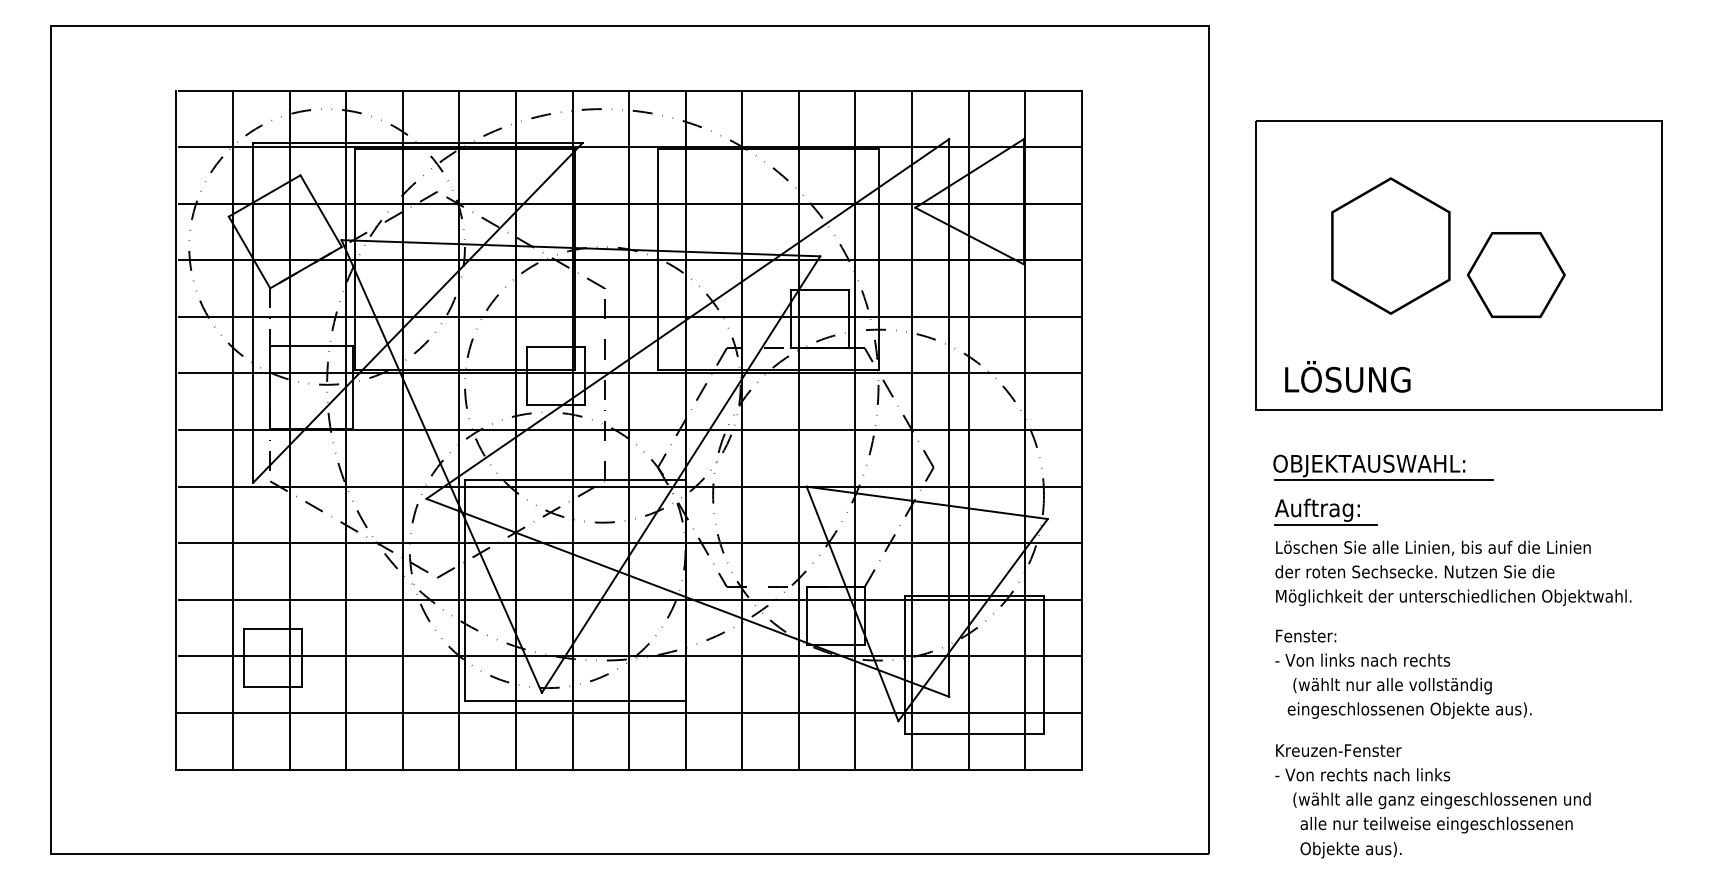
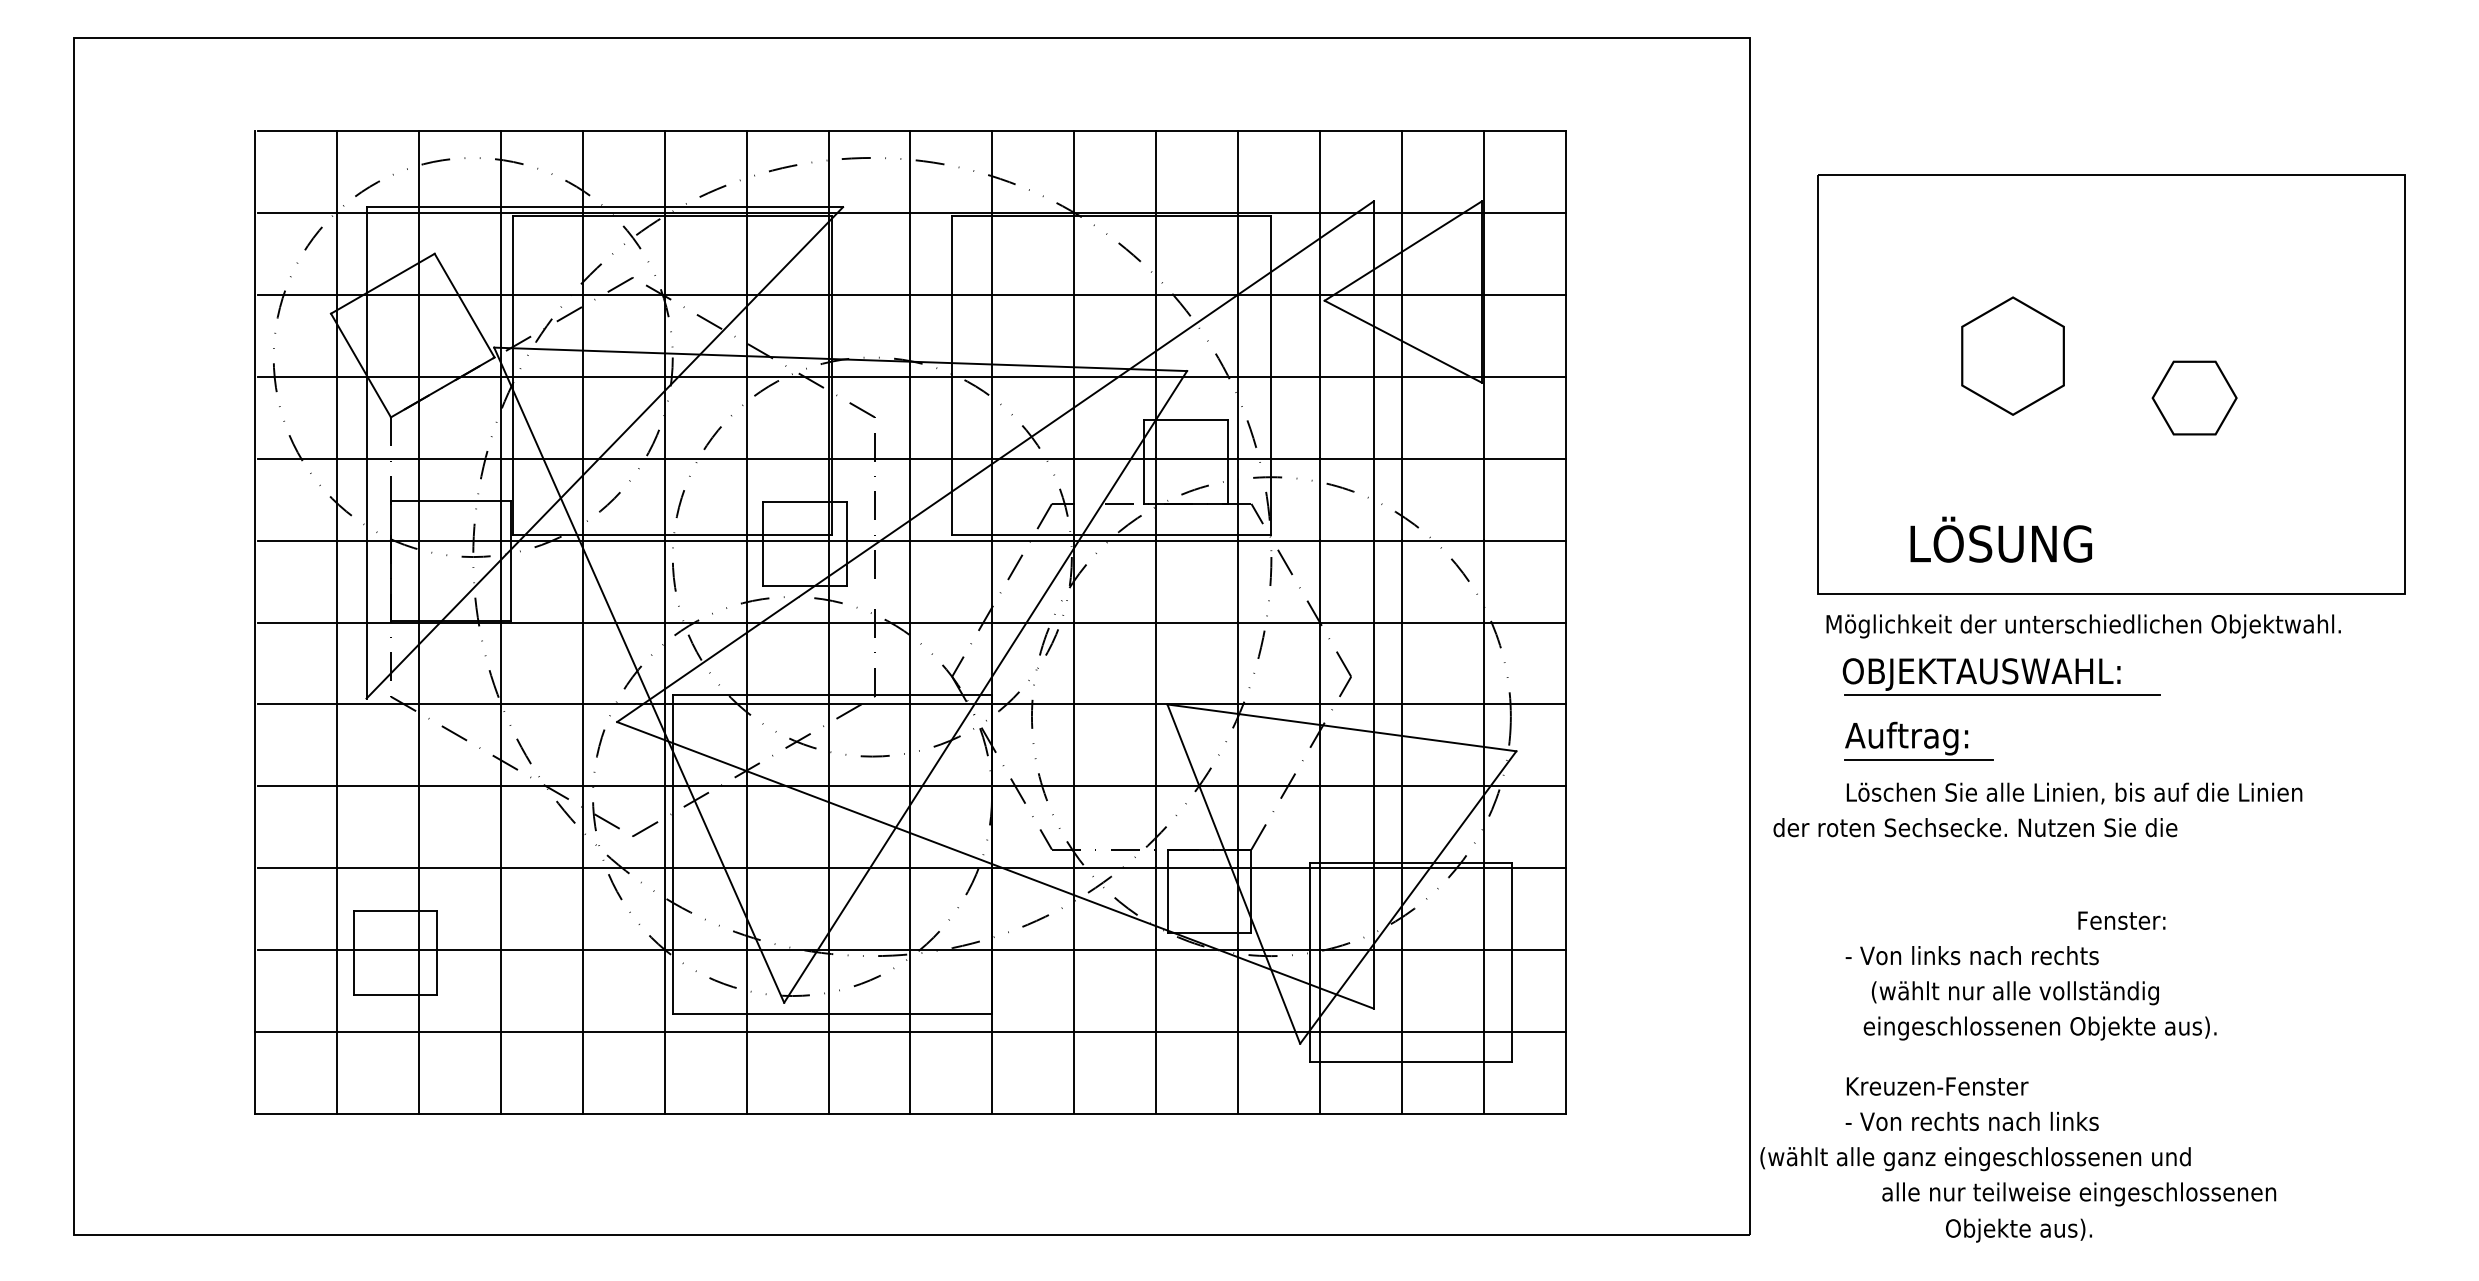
part: (1390, 245) -> (2012, 355), size x0.6
part: (1516, 274) -> (2194, 397), size x0.6
text: (1347, 376) -> (2000, 539), moved
text: (1414, 571) -> (1974, 827), moved
text: (1453, 597) -> (2083, 626), moved
text: (1306, 635) -> (2122, 919), moved
text: (1441, 800) -> (1974, 1158), moved
text: (1350, 850) -> (2018, 1231), moved

